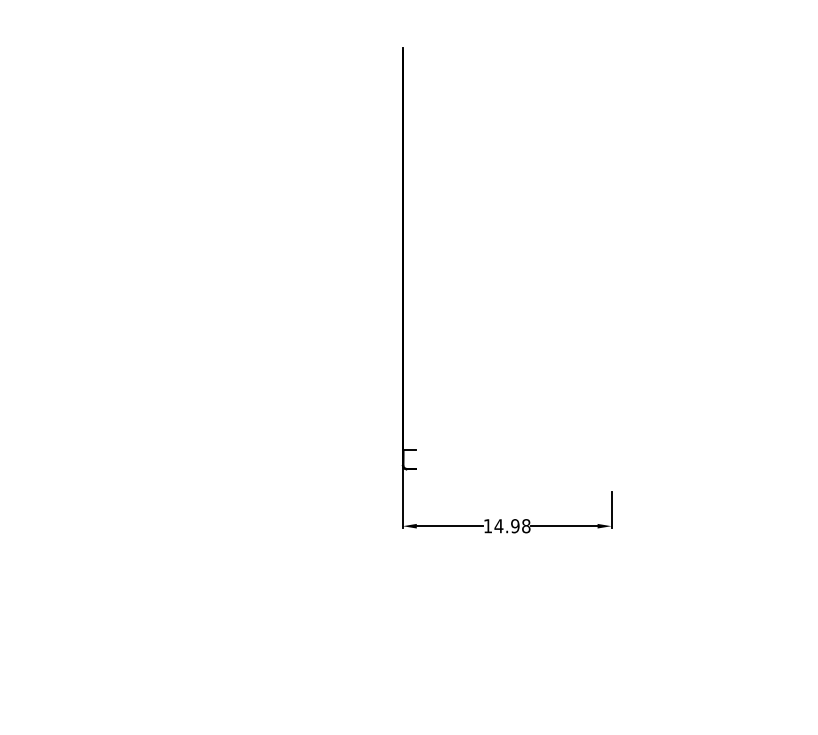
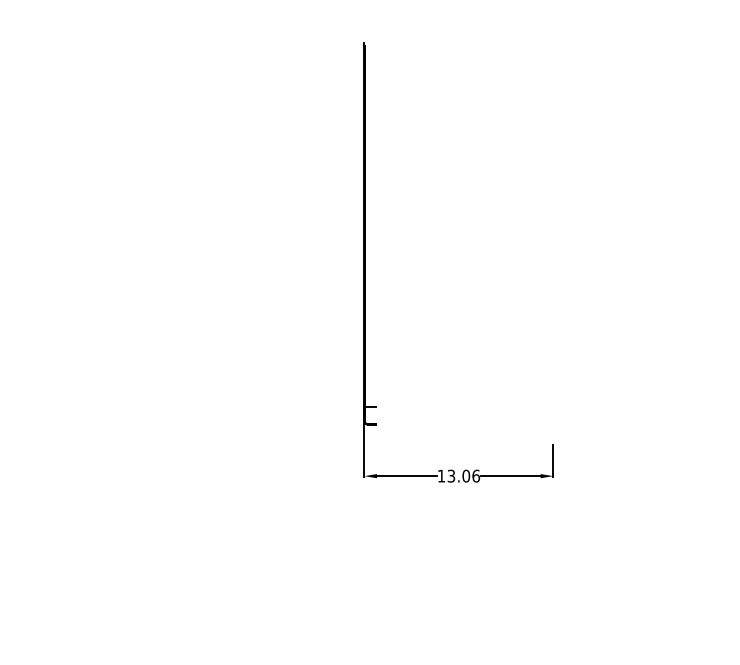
text: (512, 525) -> (463, 475), 14.98 -> 13.06

